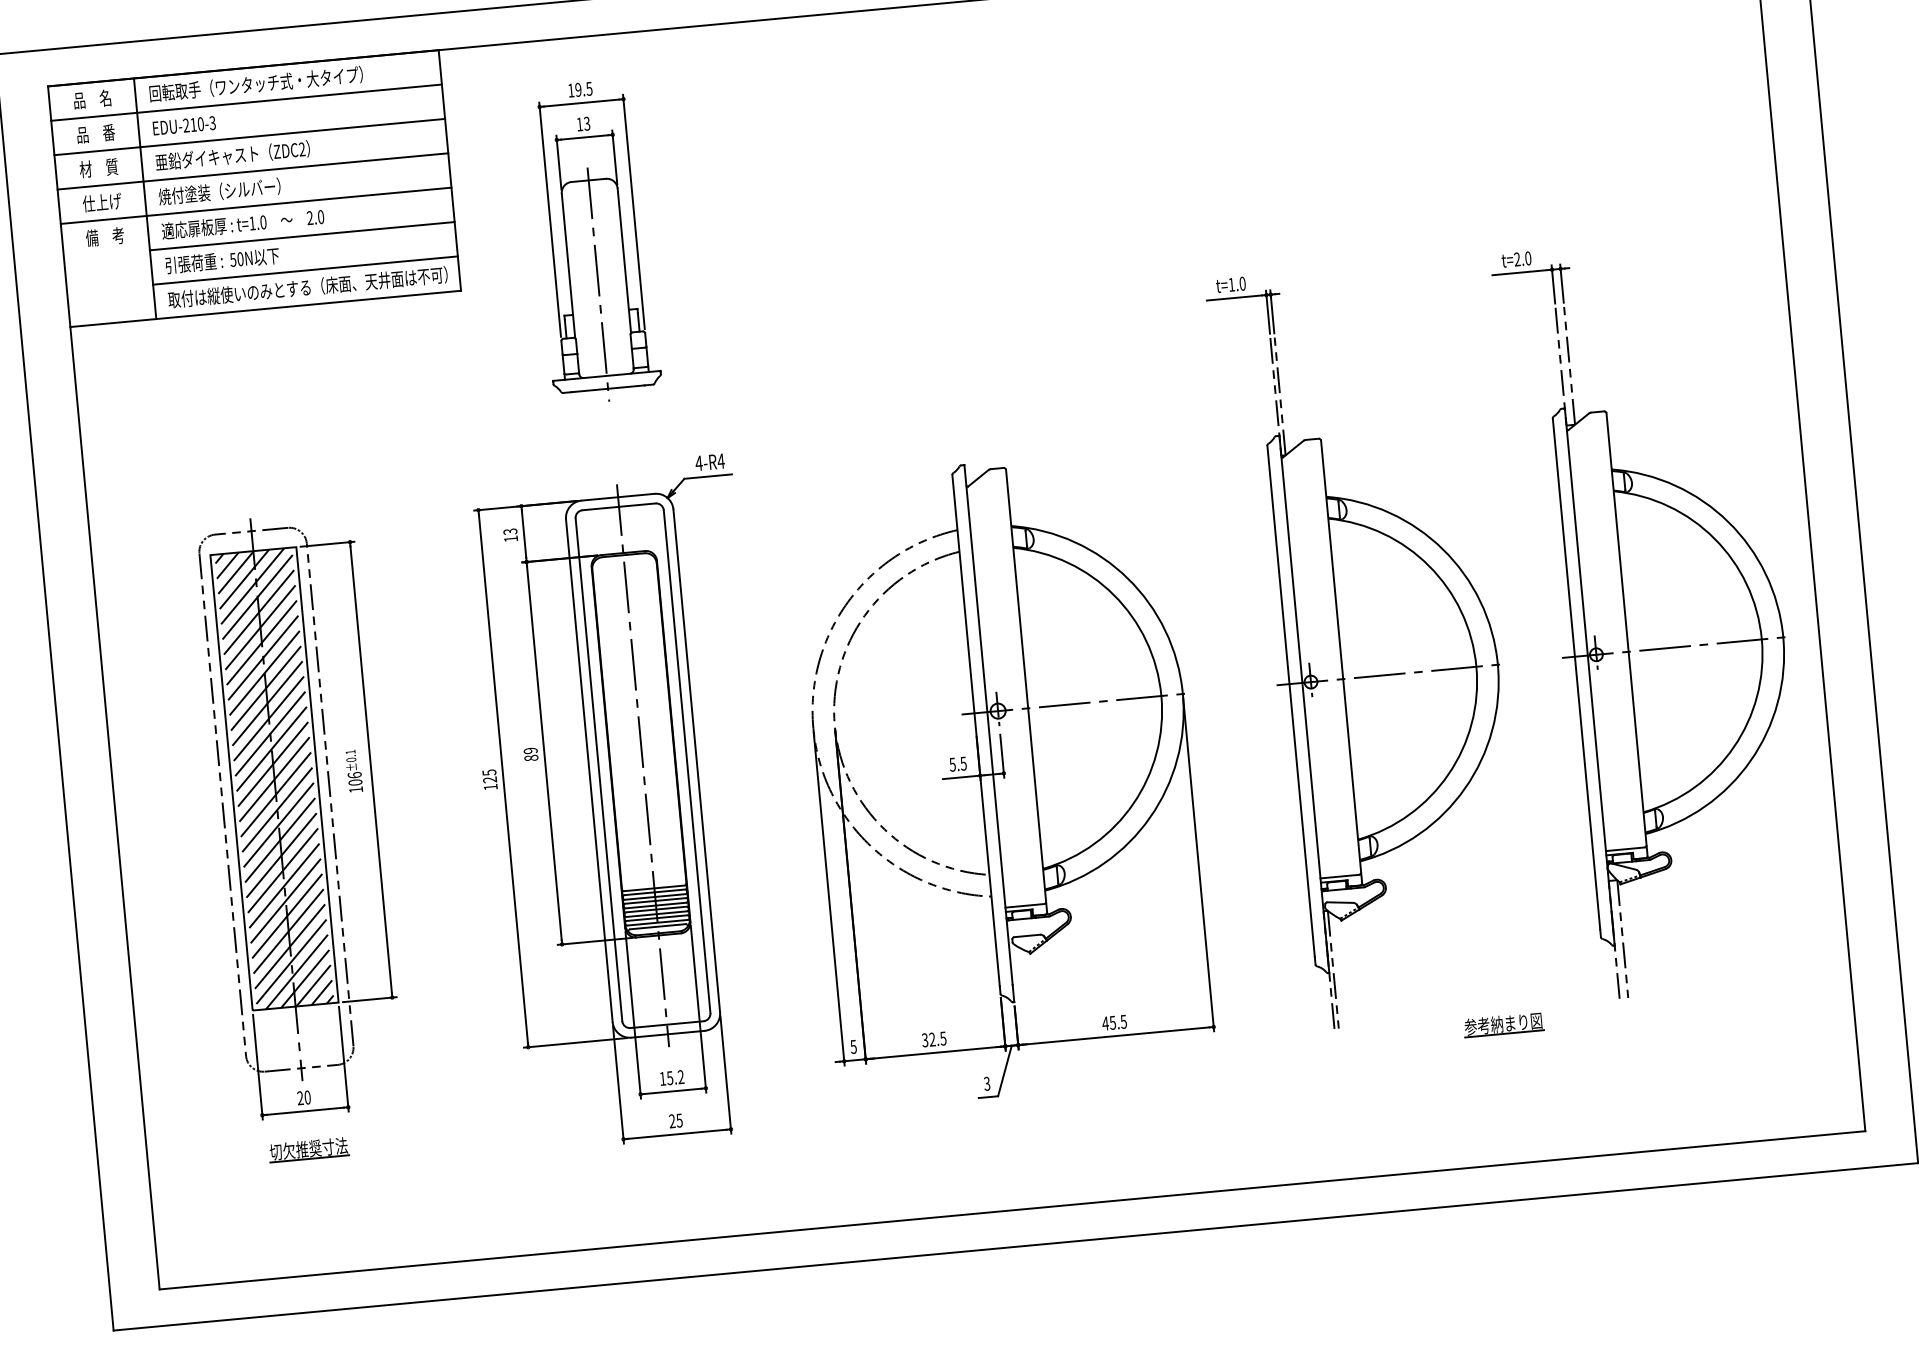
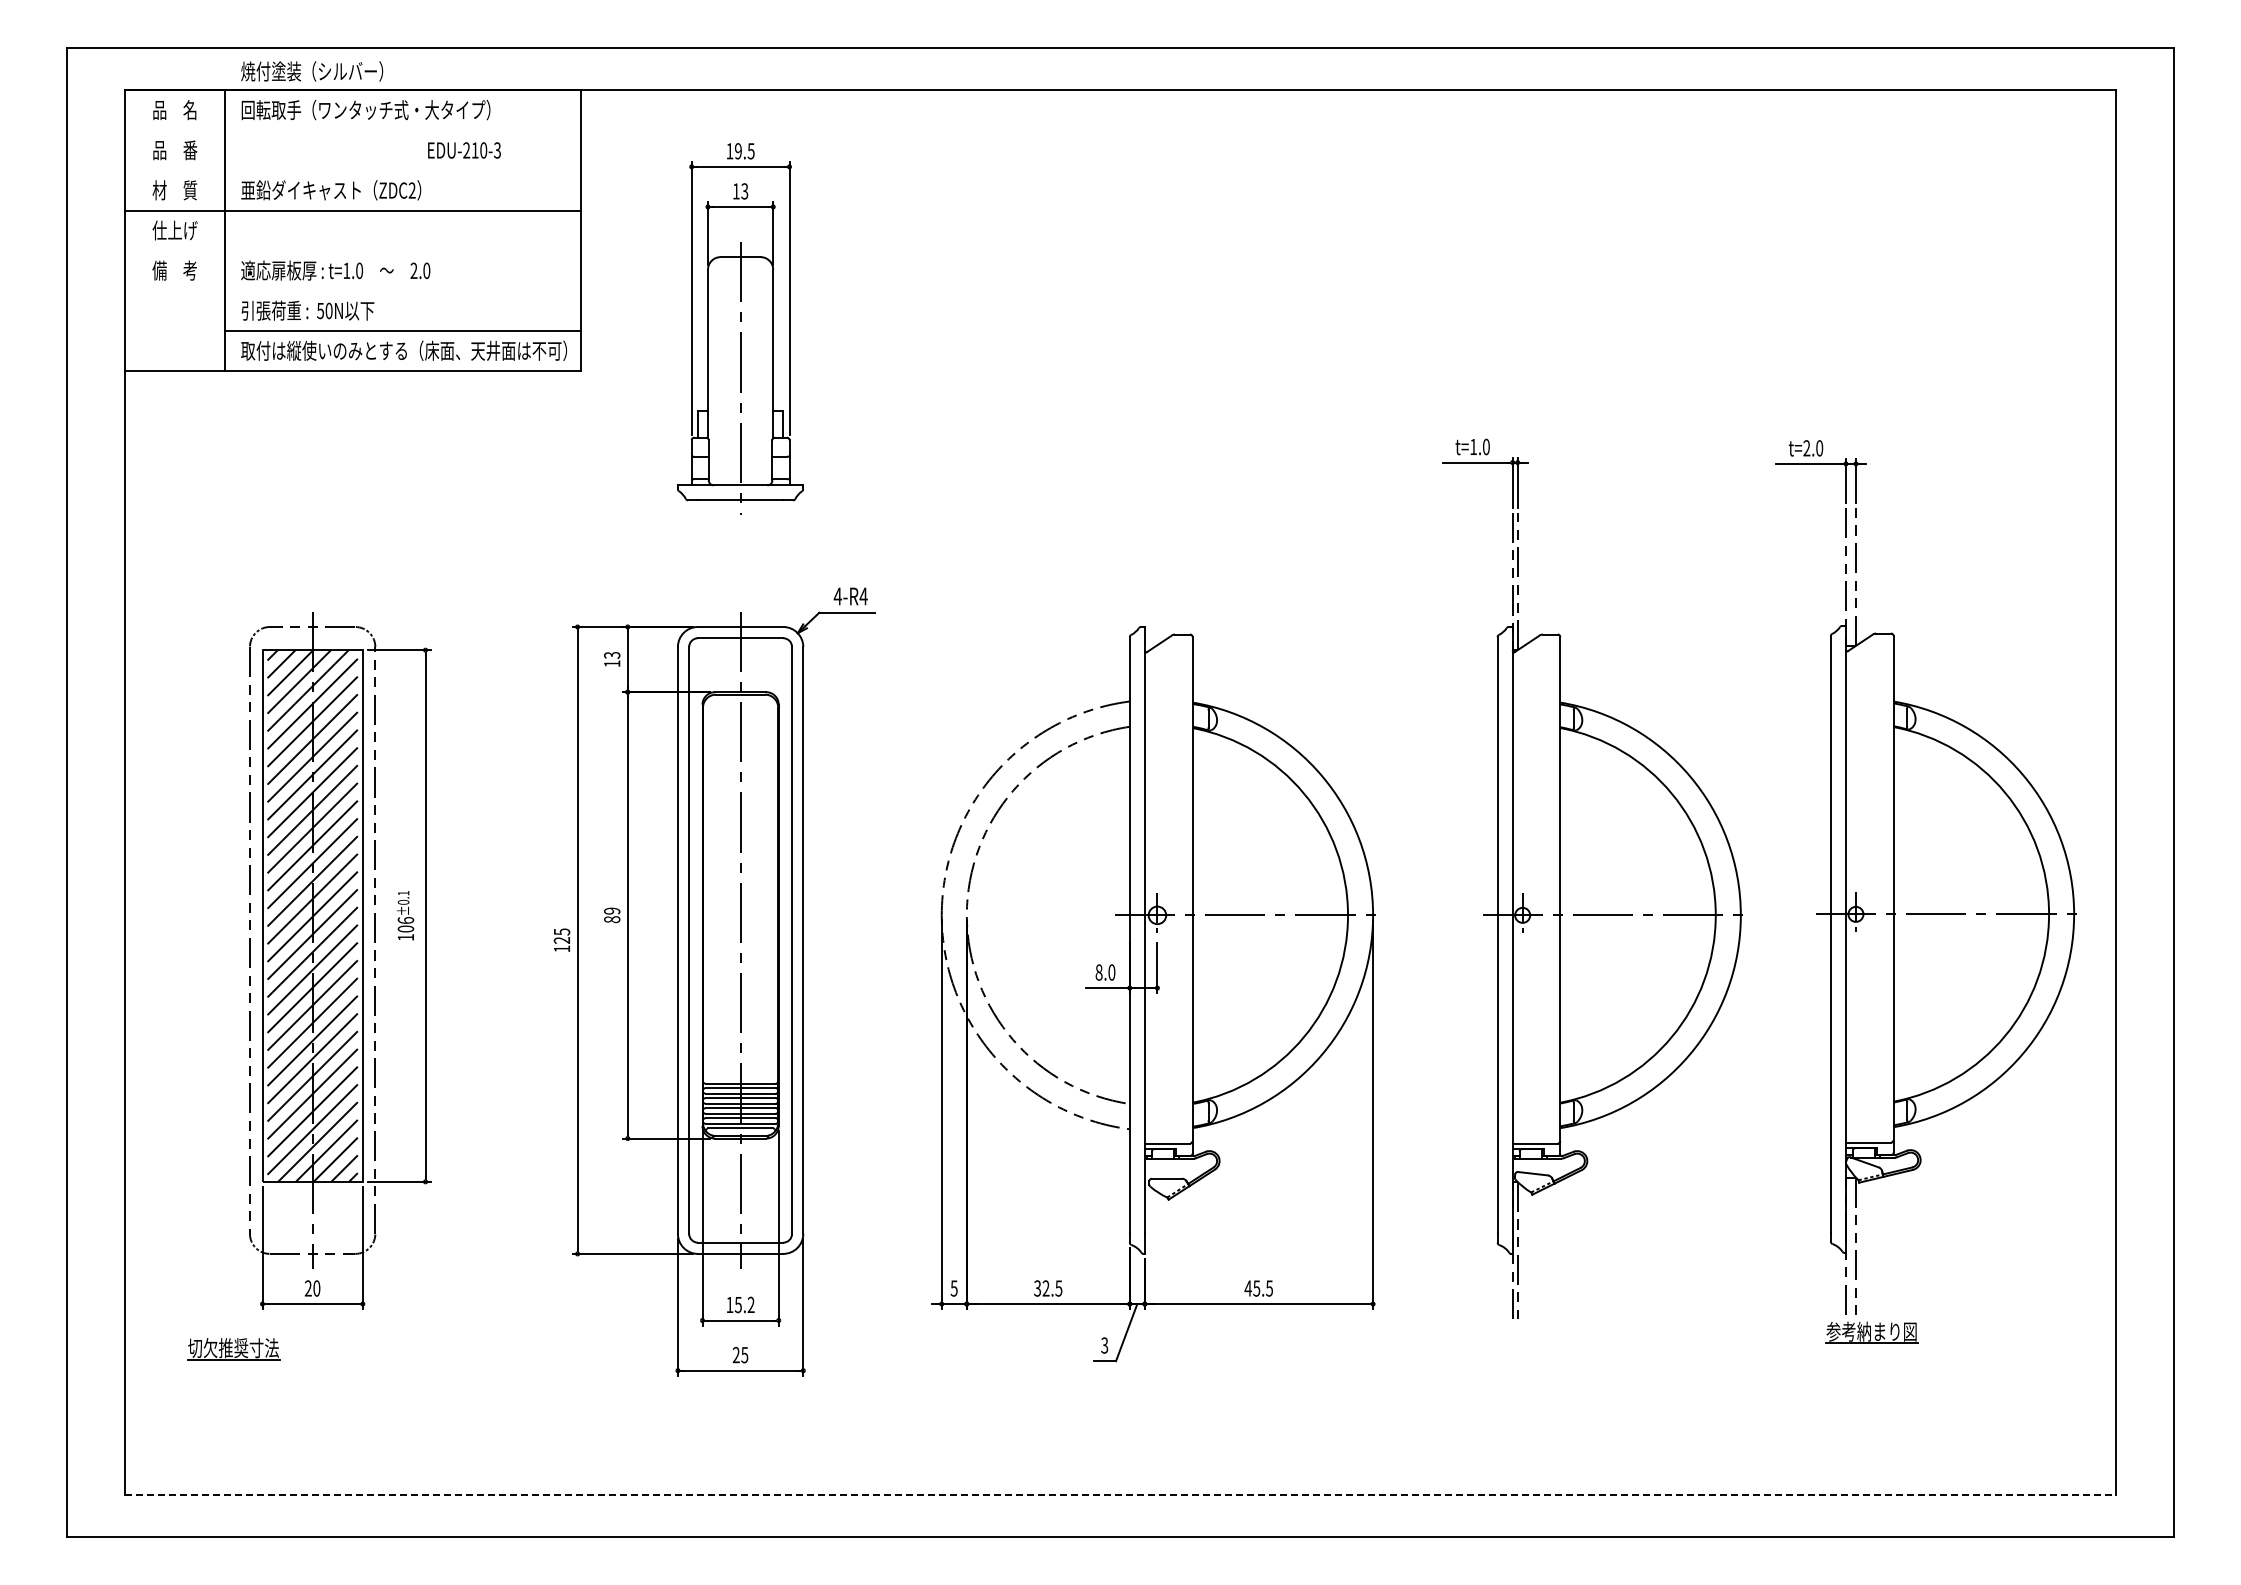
line: (246, 102) -> (352, 130), removed
text: (184, 125) -> (464, 150), moved
line: (249, 137) -> (352, 170), removed
text: (219, 191) -> (312, 71), moved
line: (255, 205) -> (352, 250), removed
line: (301, 235) -> (402, 290), removed
text: (958, 764) -> (1105, 972), 5.5 -> 8.0
part: (1503, 1024) -> (1871, 1332), moved
part: (308, 1150) -> (233, 1349), moved
line: (1012, 1210) -> (1120, 1494), solid -> dashed

